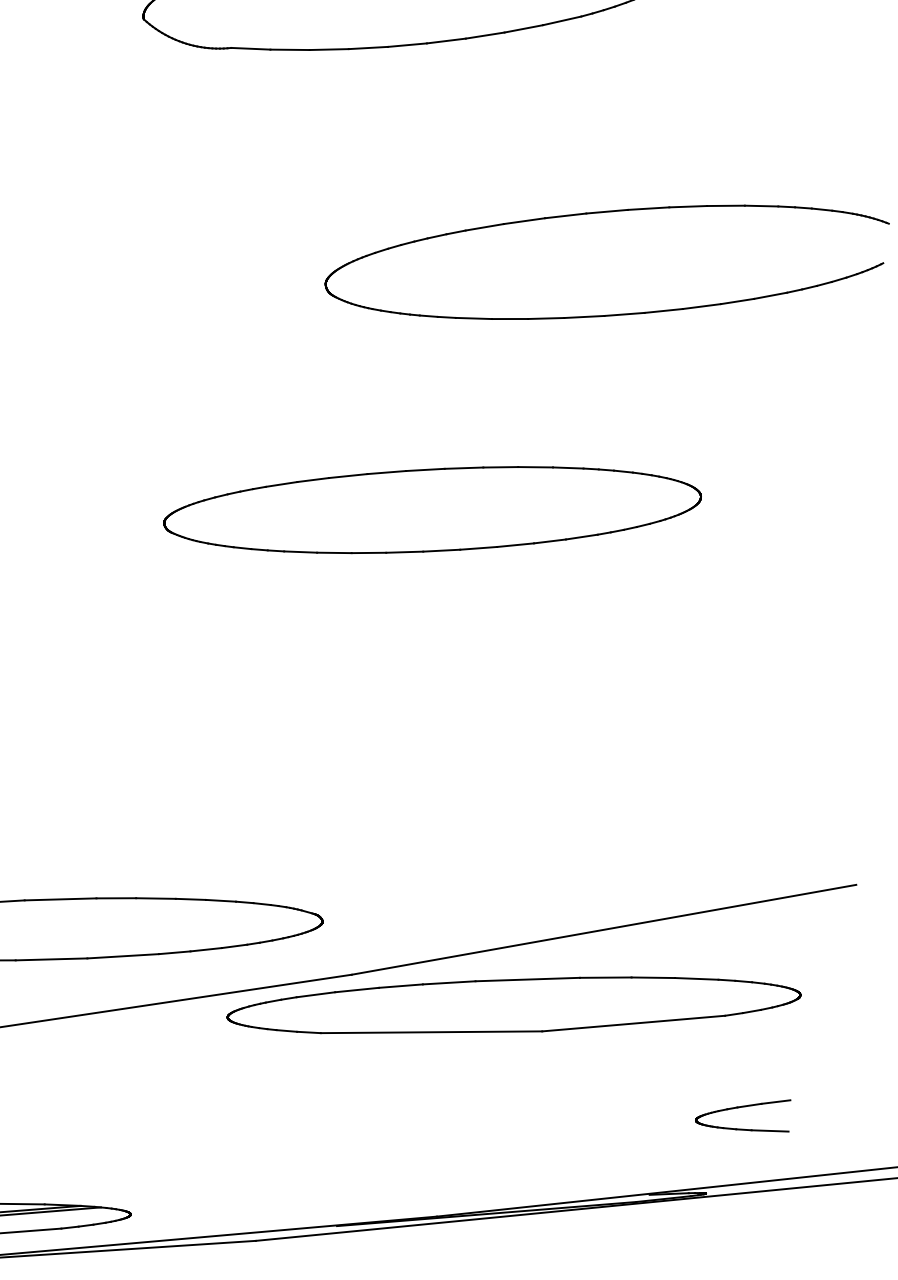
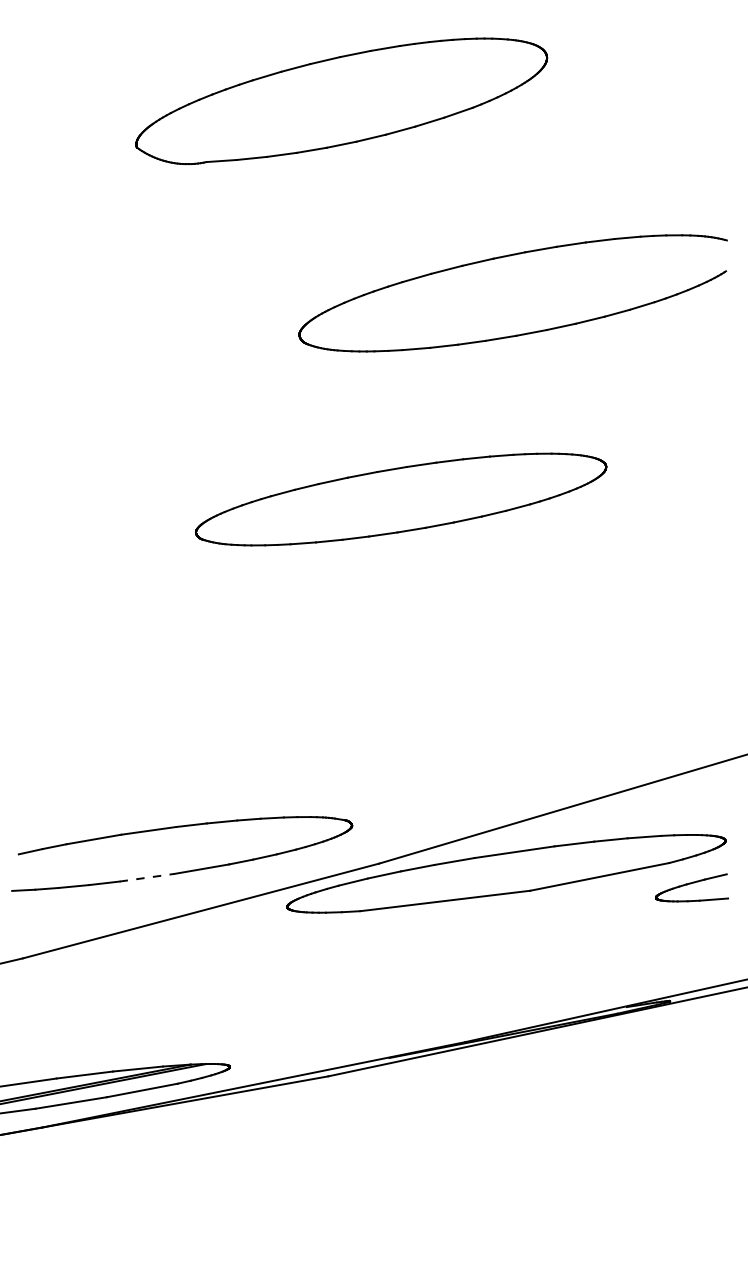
line: (52, 959) -> (147, 877), solid -> dashed
part: (743, 1112) -> (691, 887), moved

